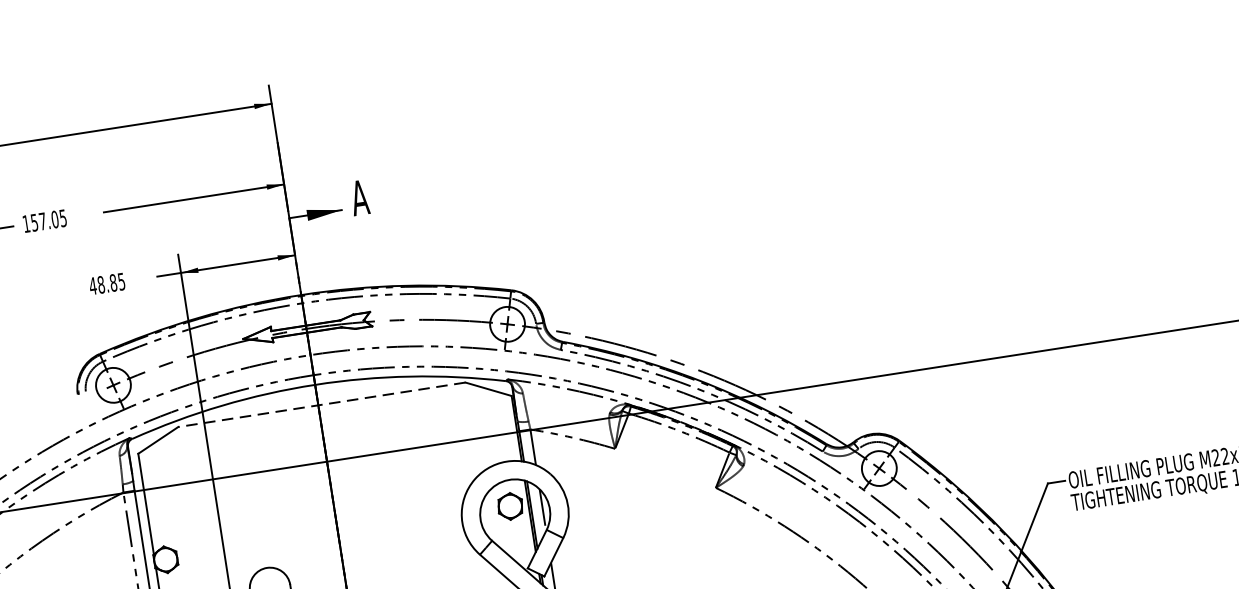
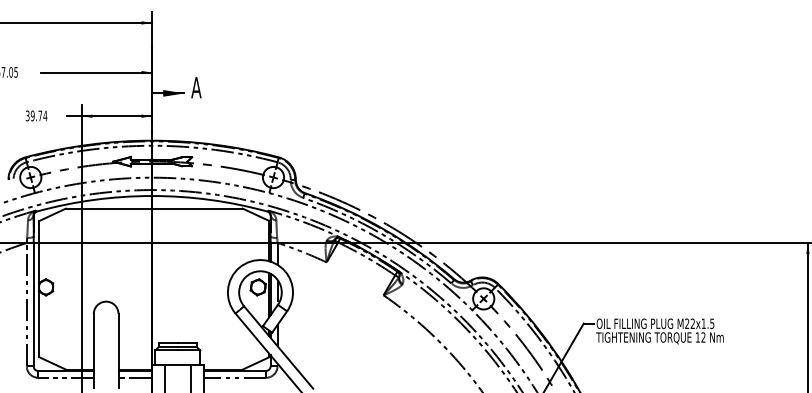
text: (107, 283) -> (36, 115), 48.85 -> 39.74
line: (320, 404) -> (153, 208), dashed -> solid

